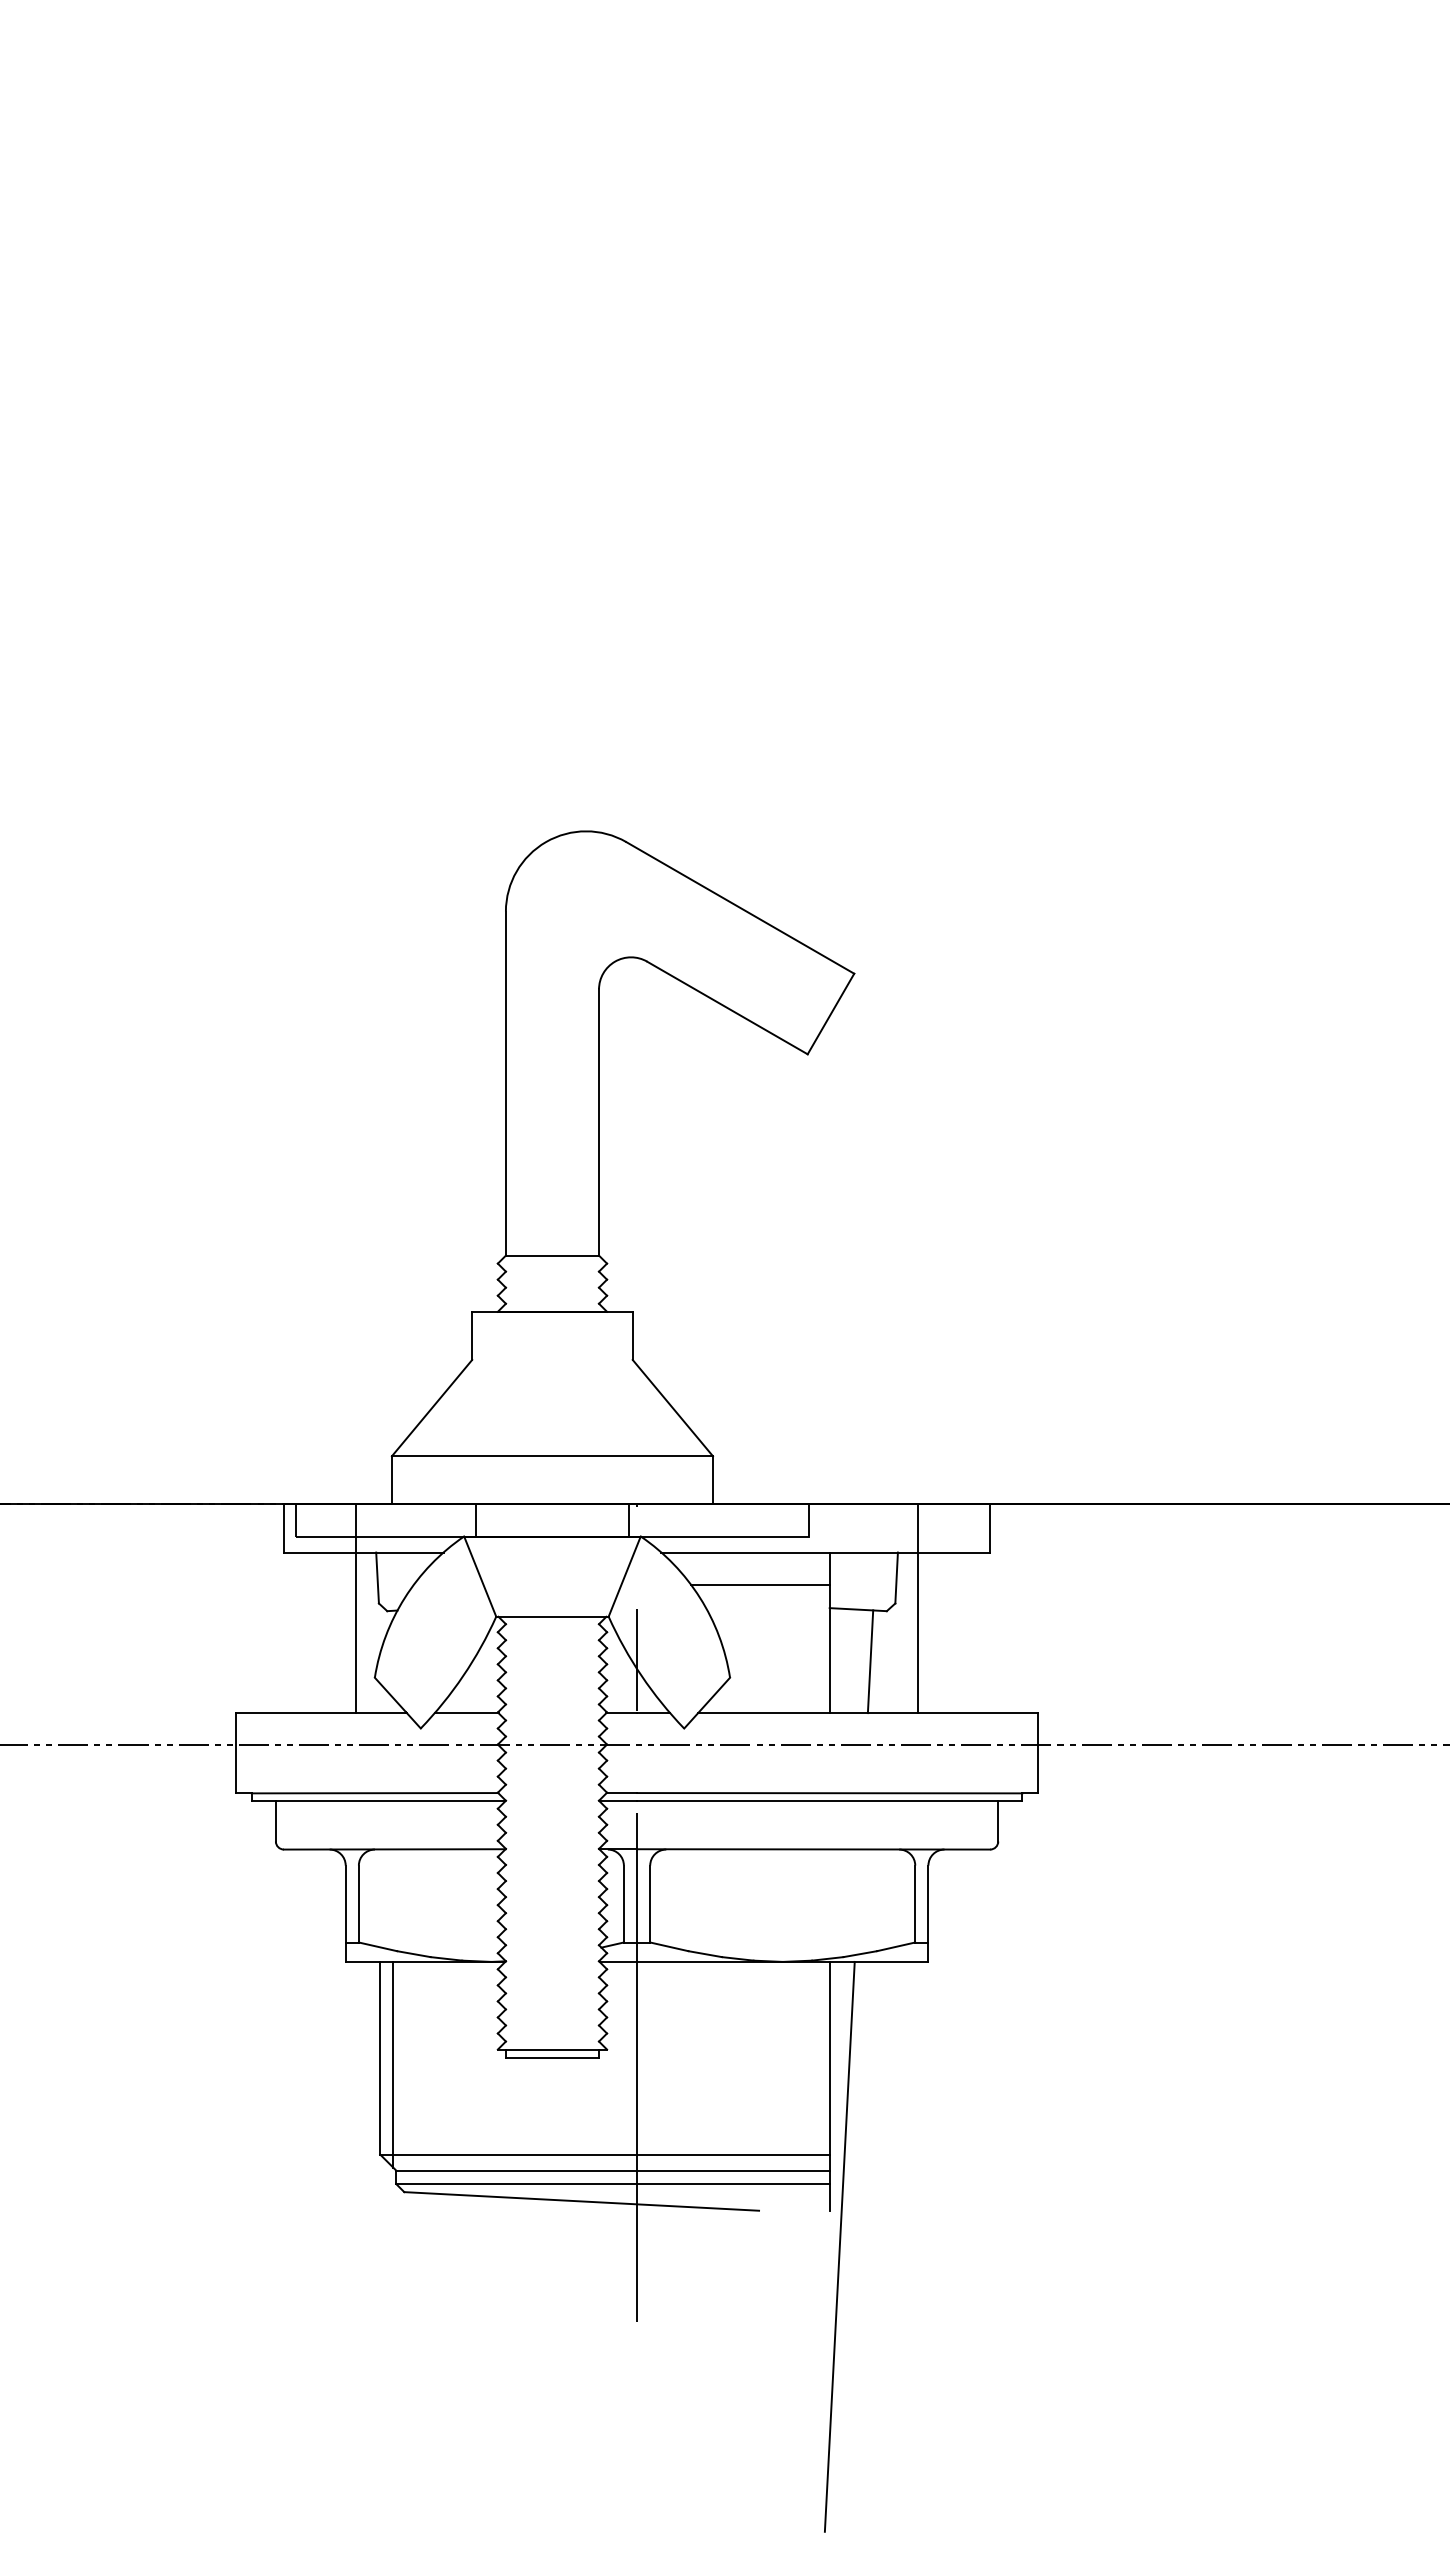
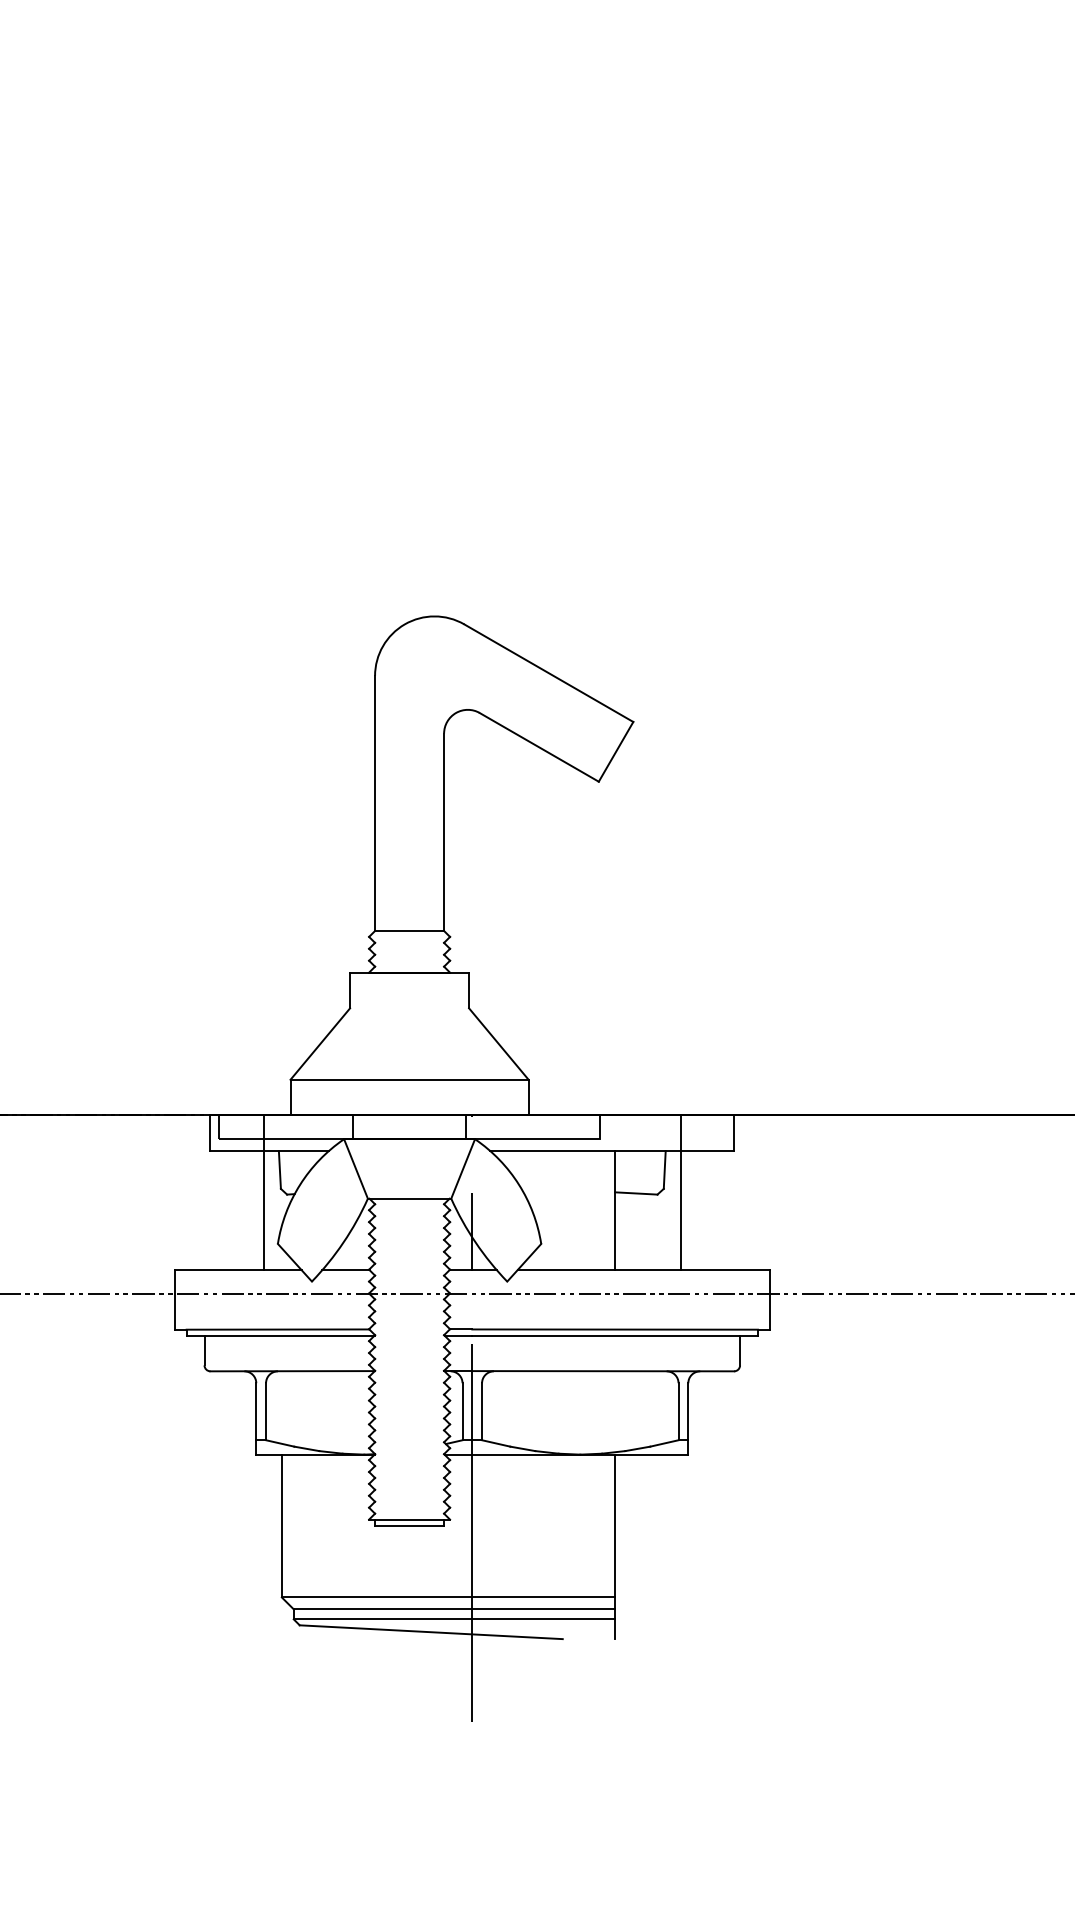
line: (760, 1584) -> (563, 1174), removed
line: (870, 1661) -> (645, 1231), removed
line: (393, 2064) -> (291, 1530), removed
line: (839, 2246) -> (622, 1665), removed

